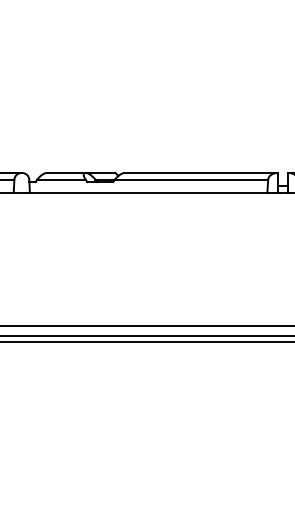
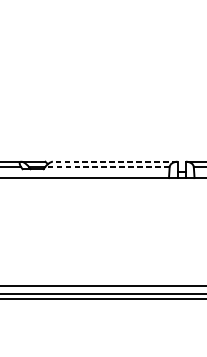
line: (201, 172) -> (115, 161), solid -> dashed
line: (191, 179) -> (107, 167), solid -> dashed

